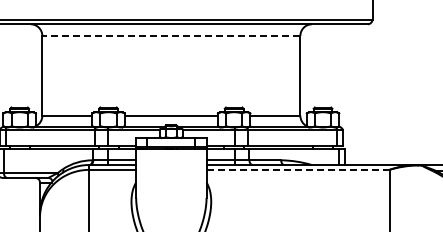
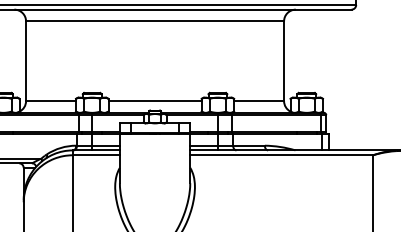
line: (171, 36) -> (155, 21), dashed -> solid
line: (298, 169) -> (282, 154), dashed -> solid

